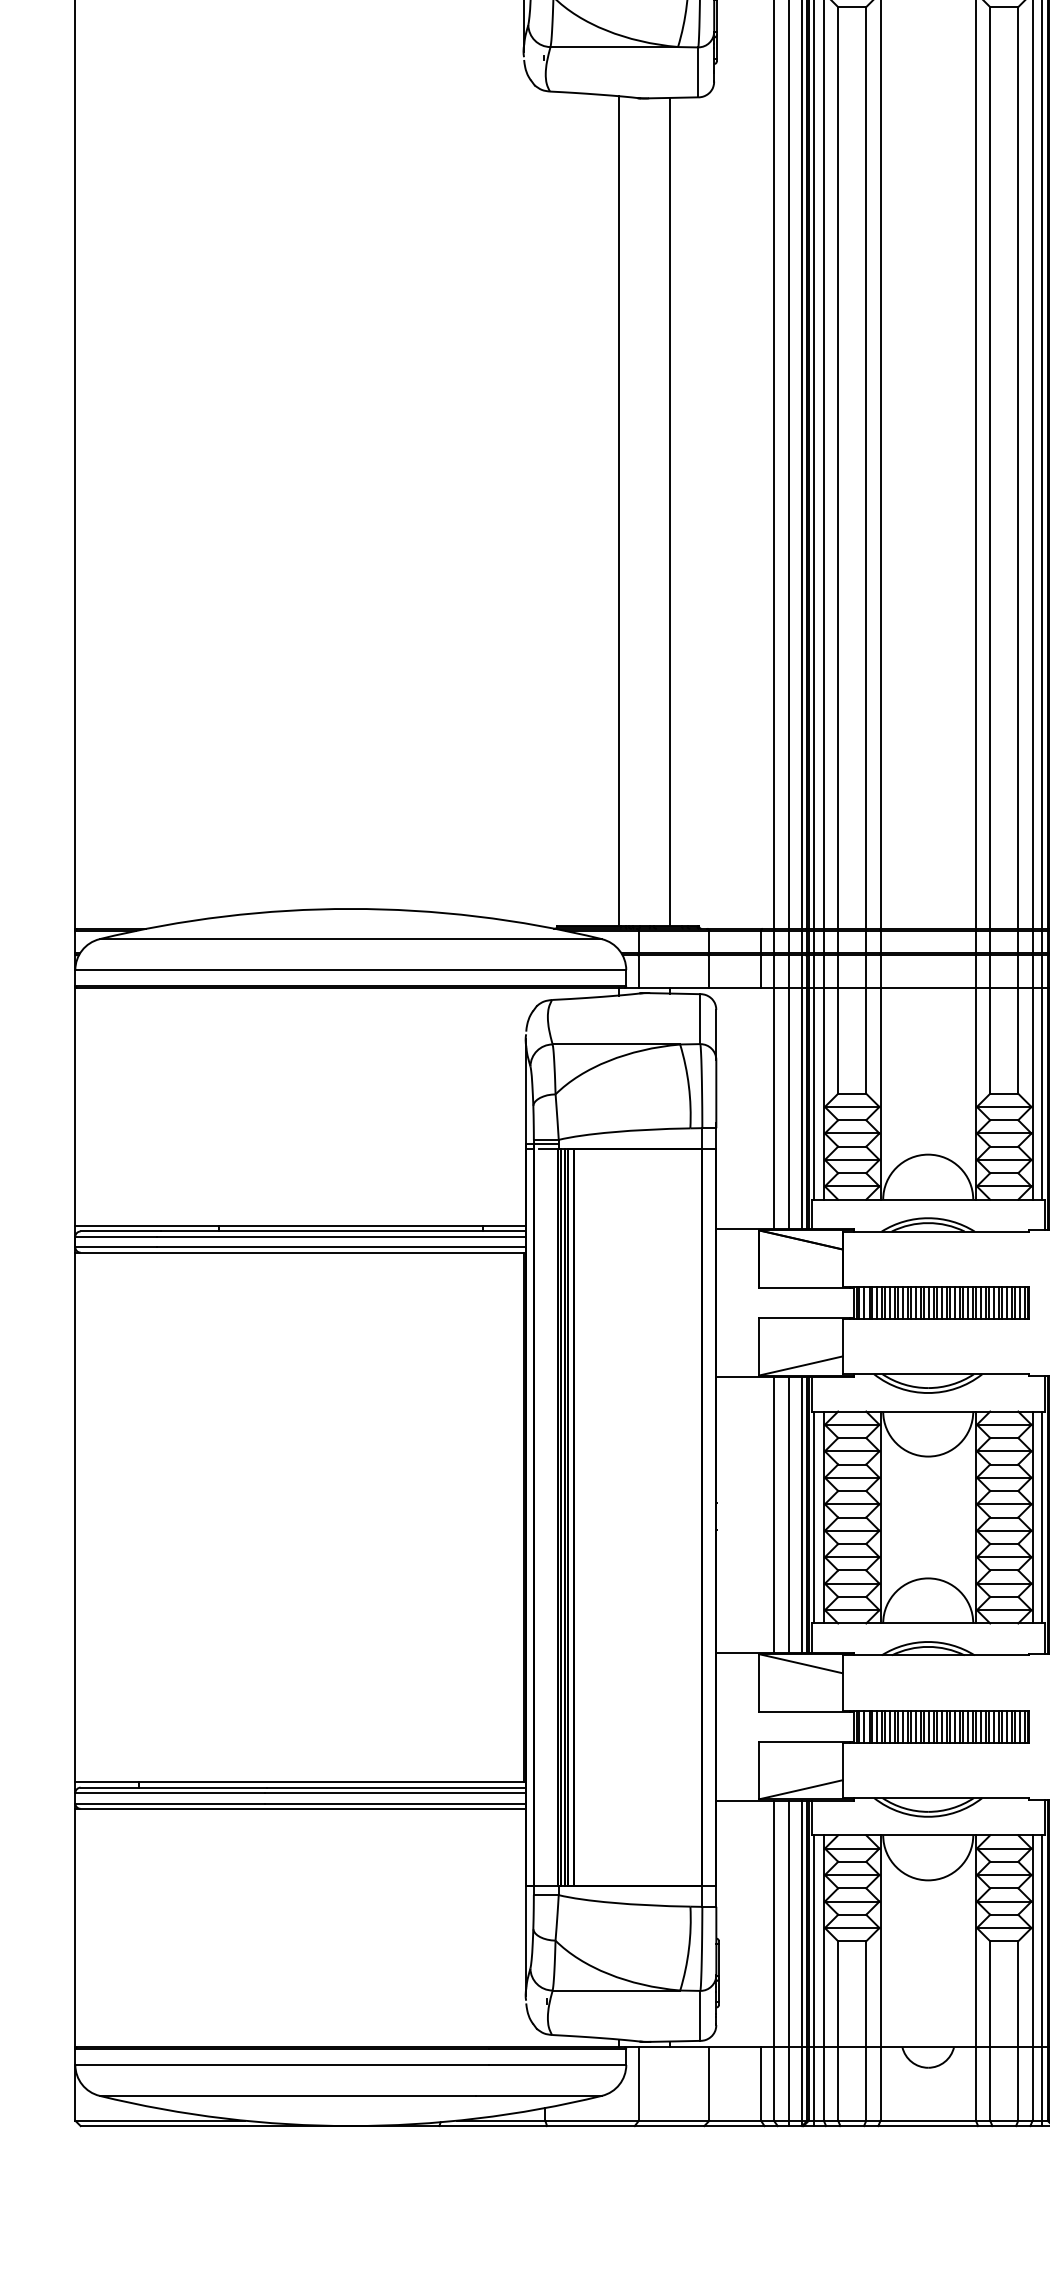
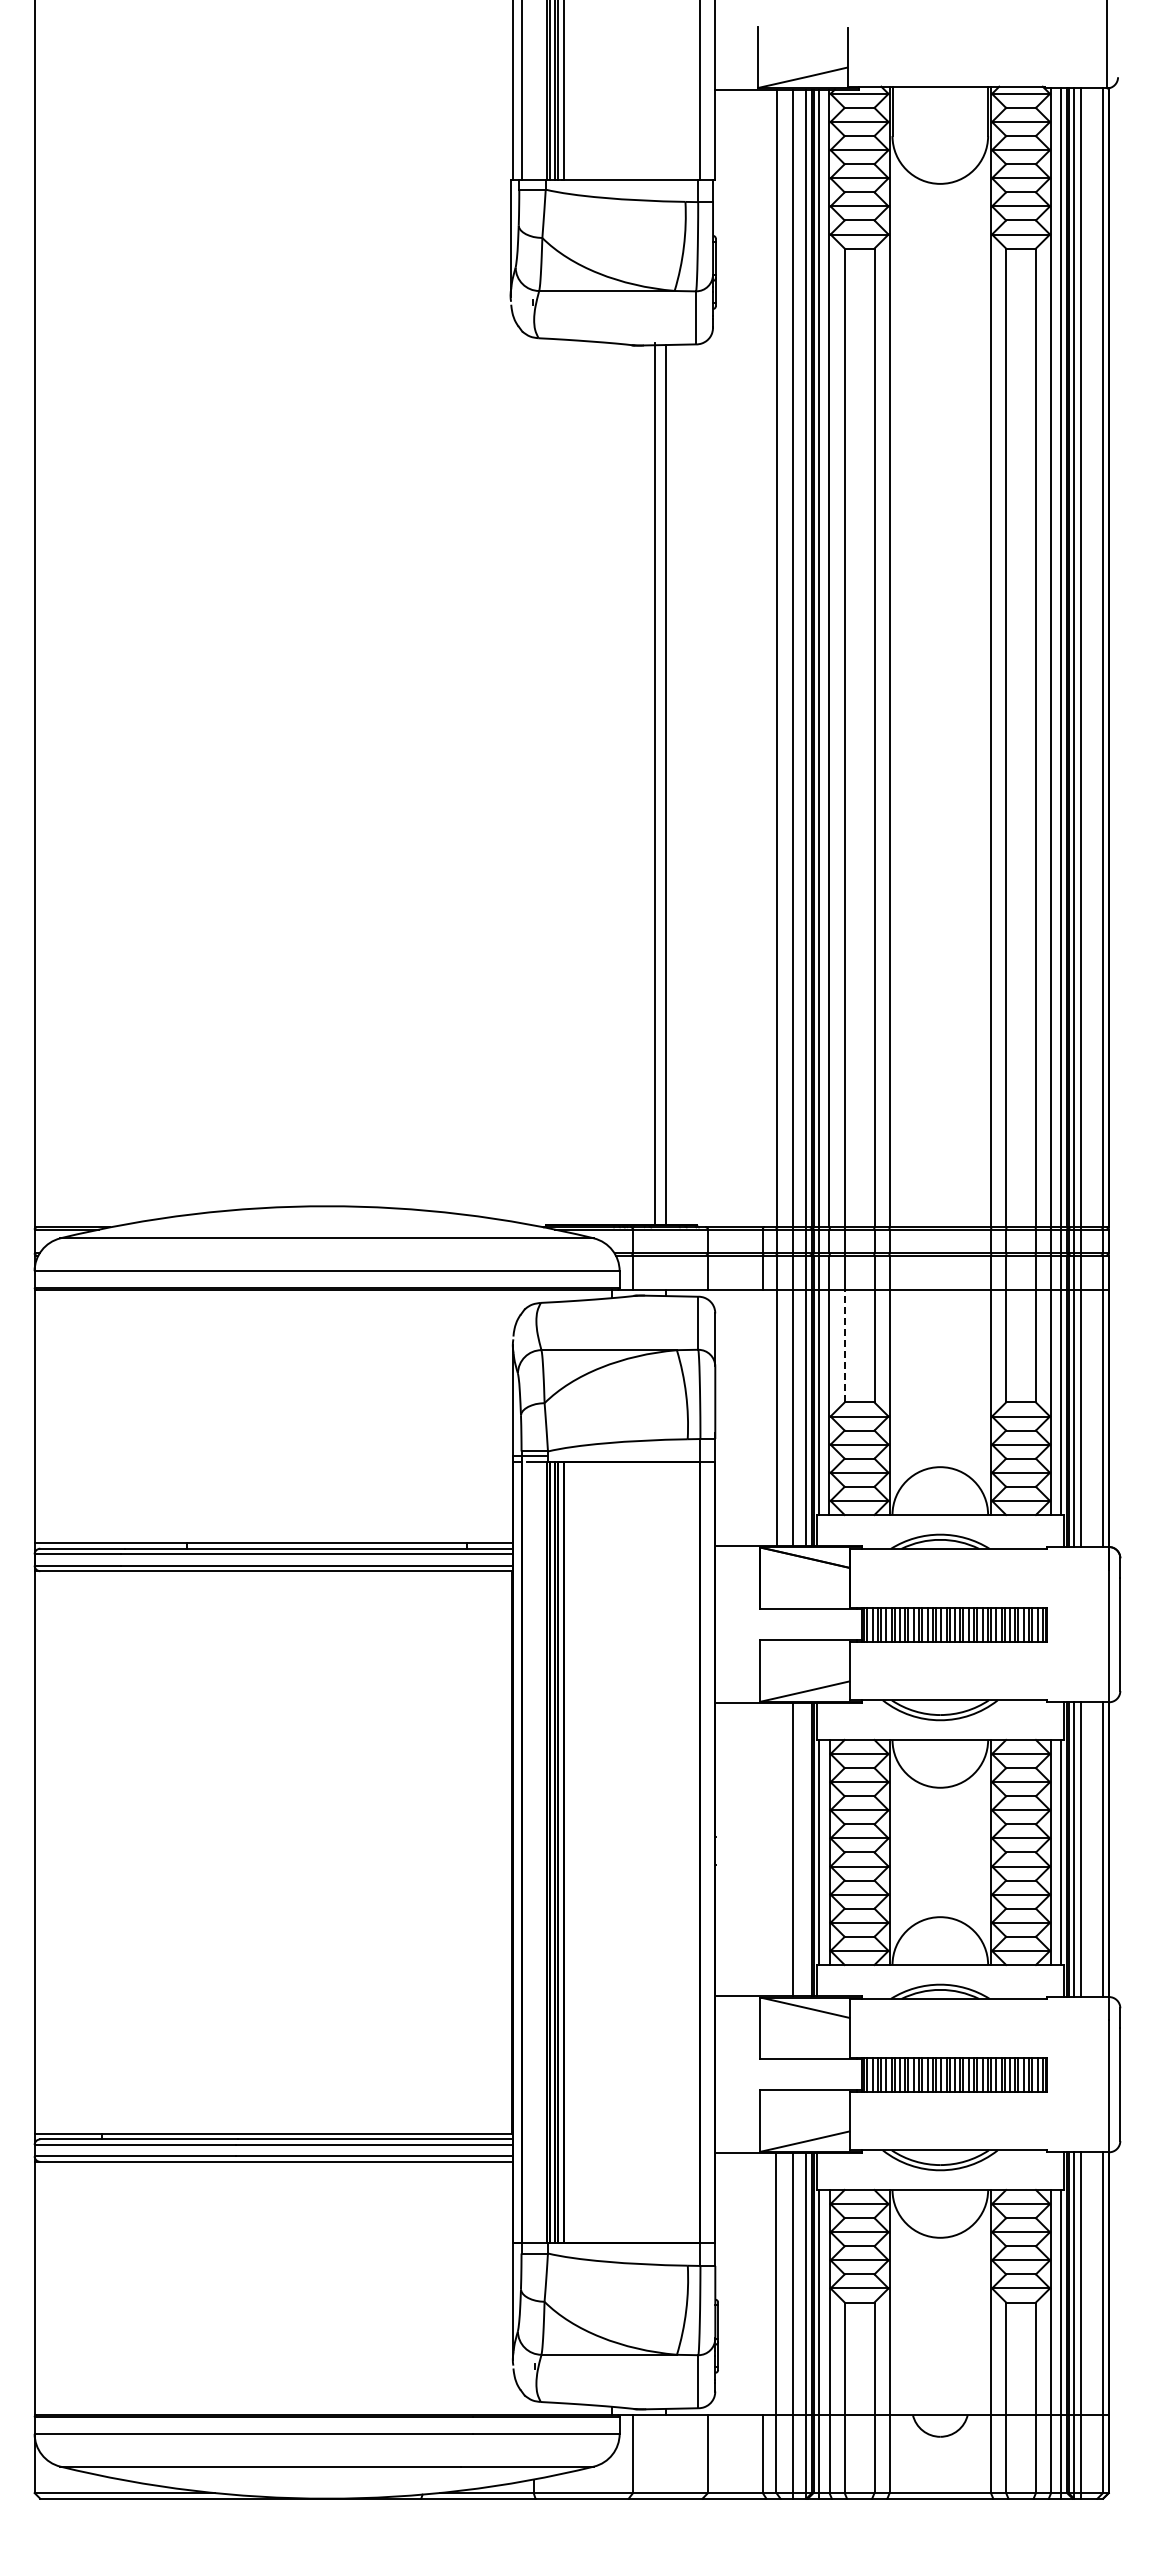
line: (618, 510) -> (654, 783), moved
line: (837, 1040) -> (844, 1345), solid -> dashed
line: (773, 1514) -> (776, 1849), removed
line: (802, 1514) -> (806, 1849), removed

